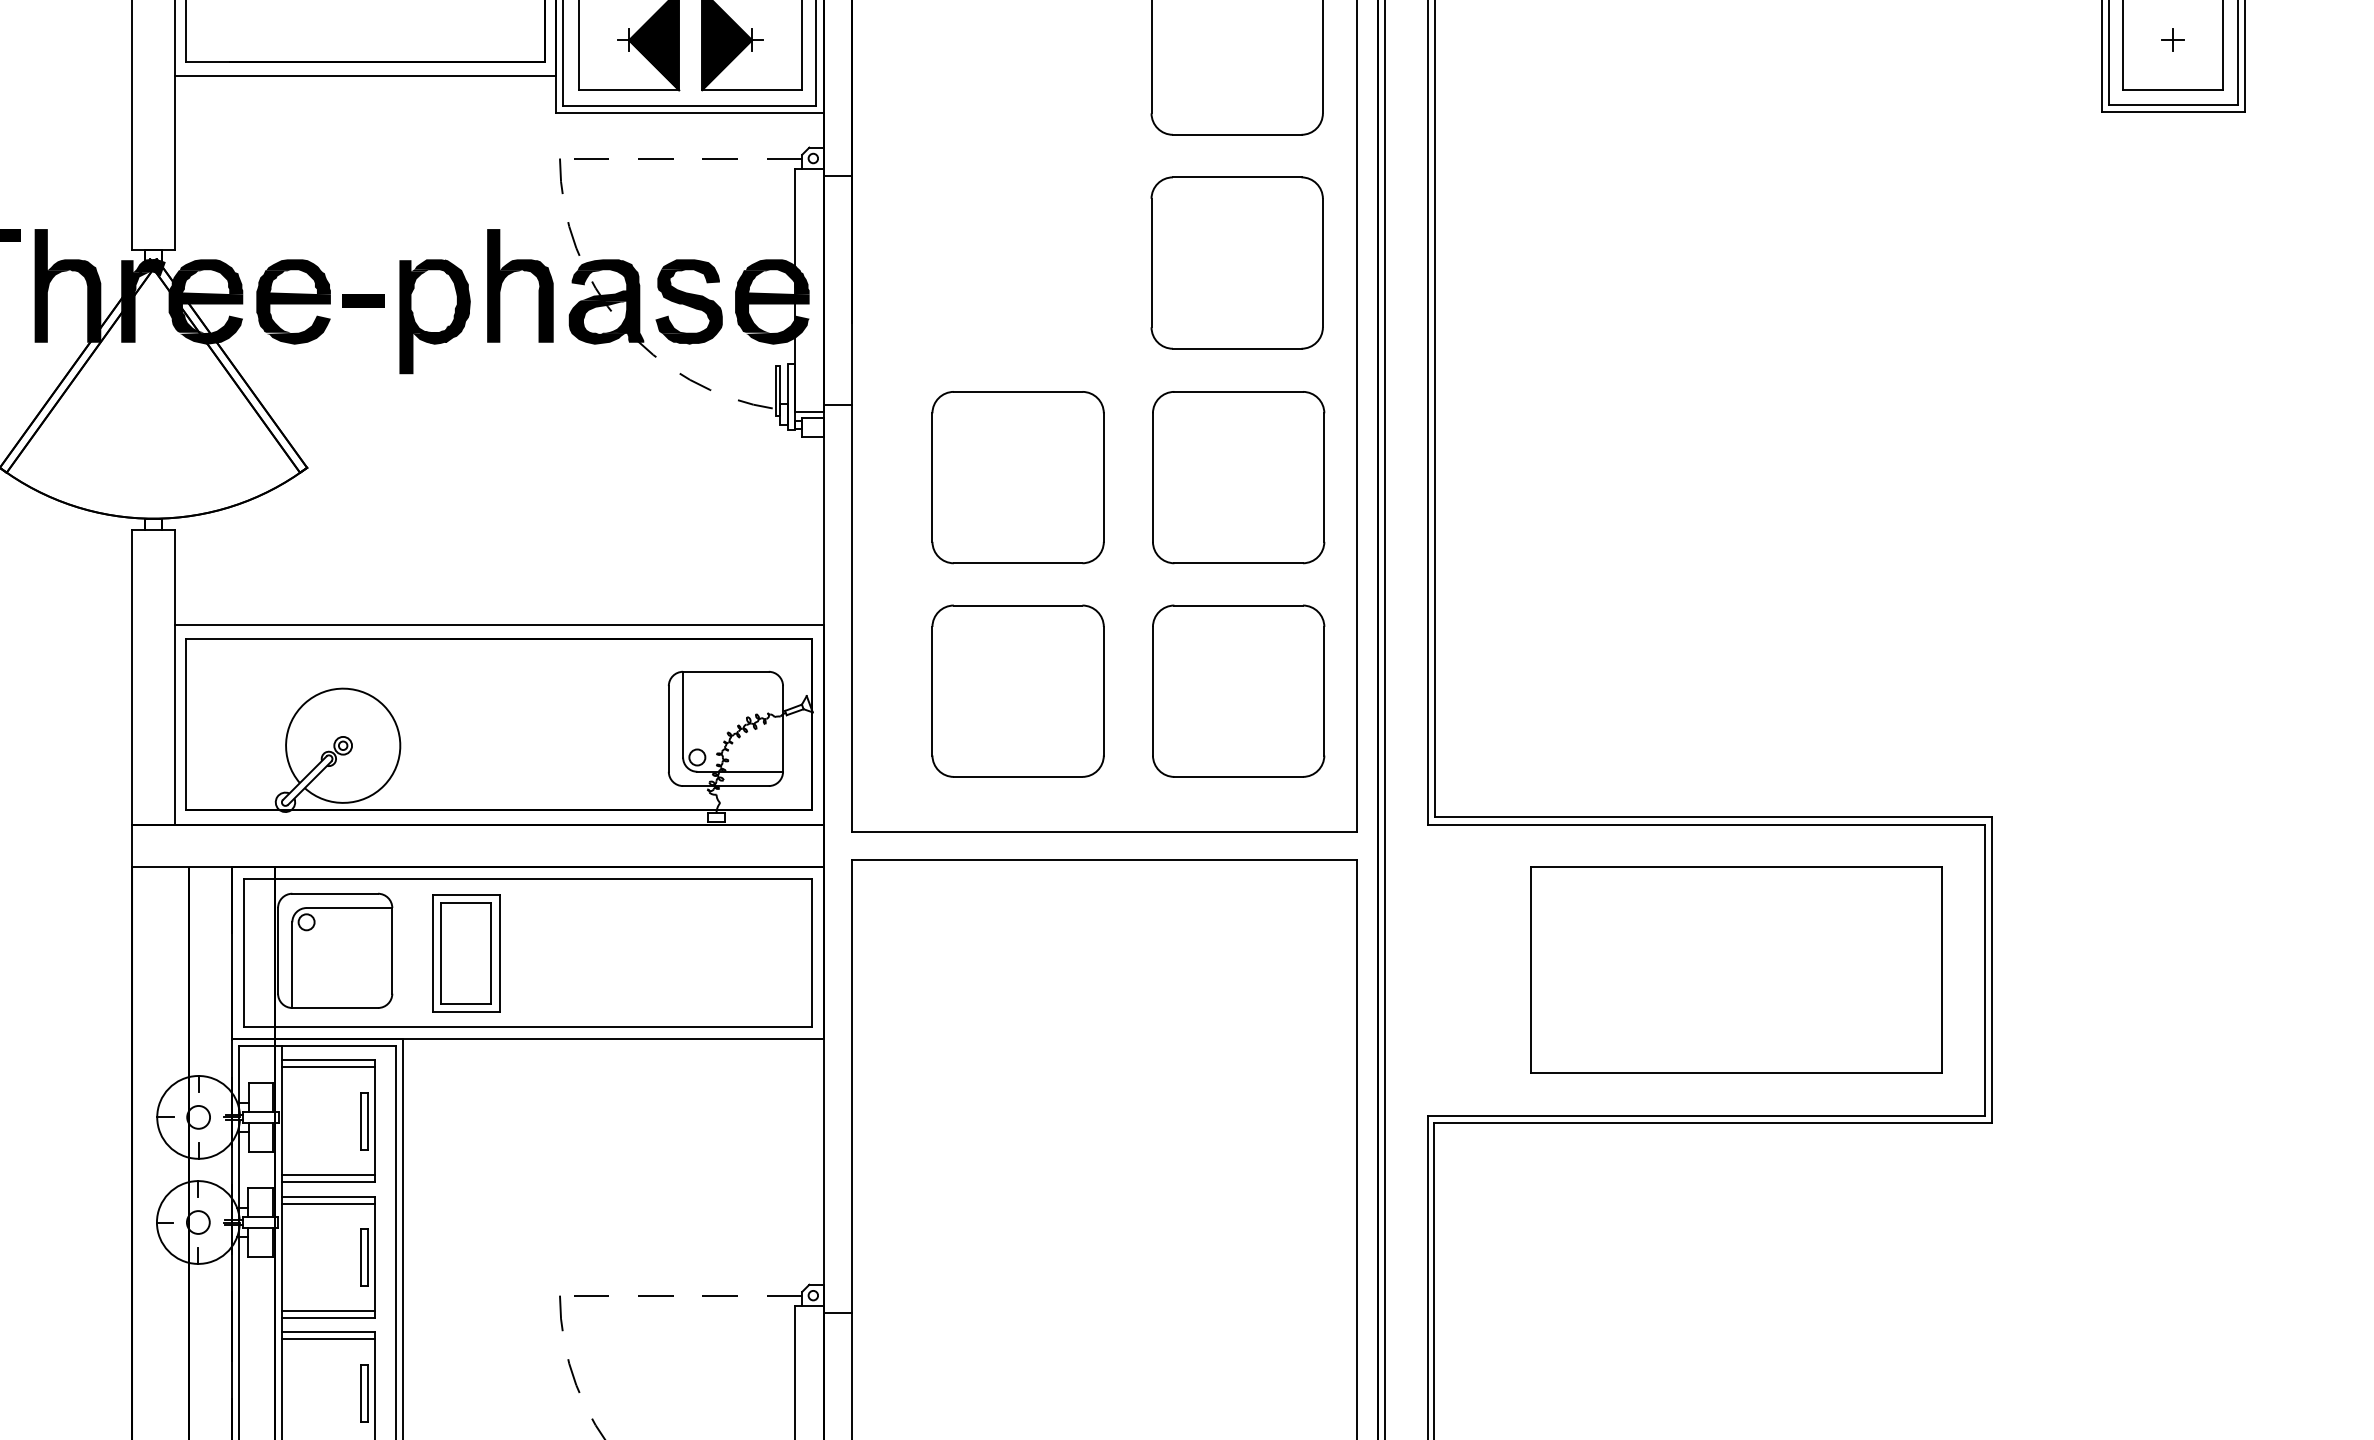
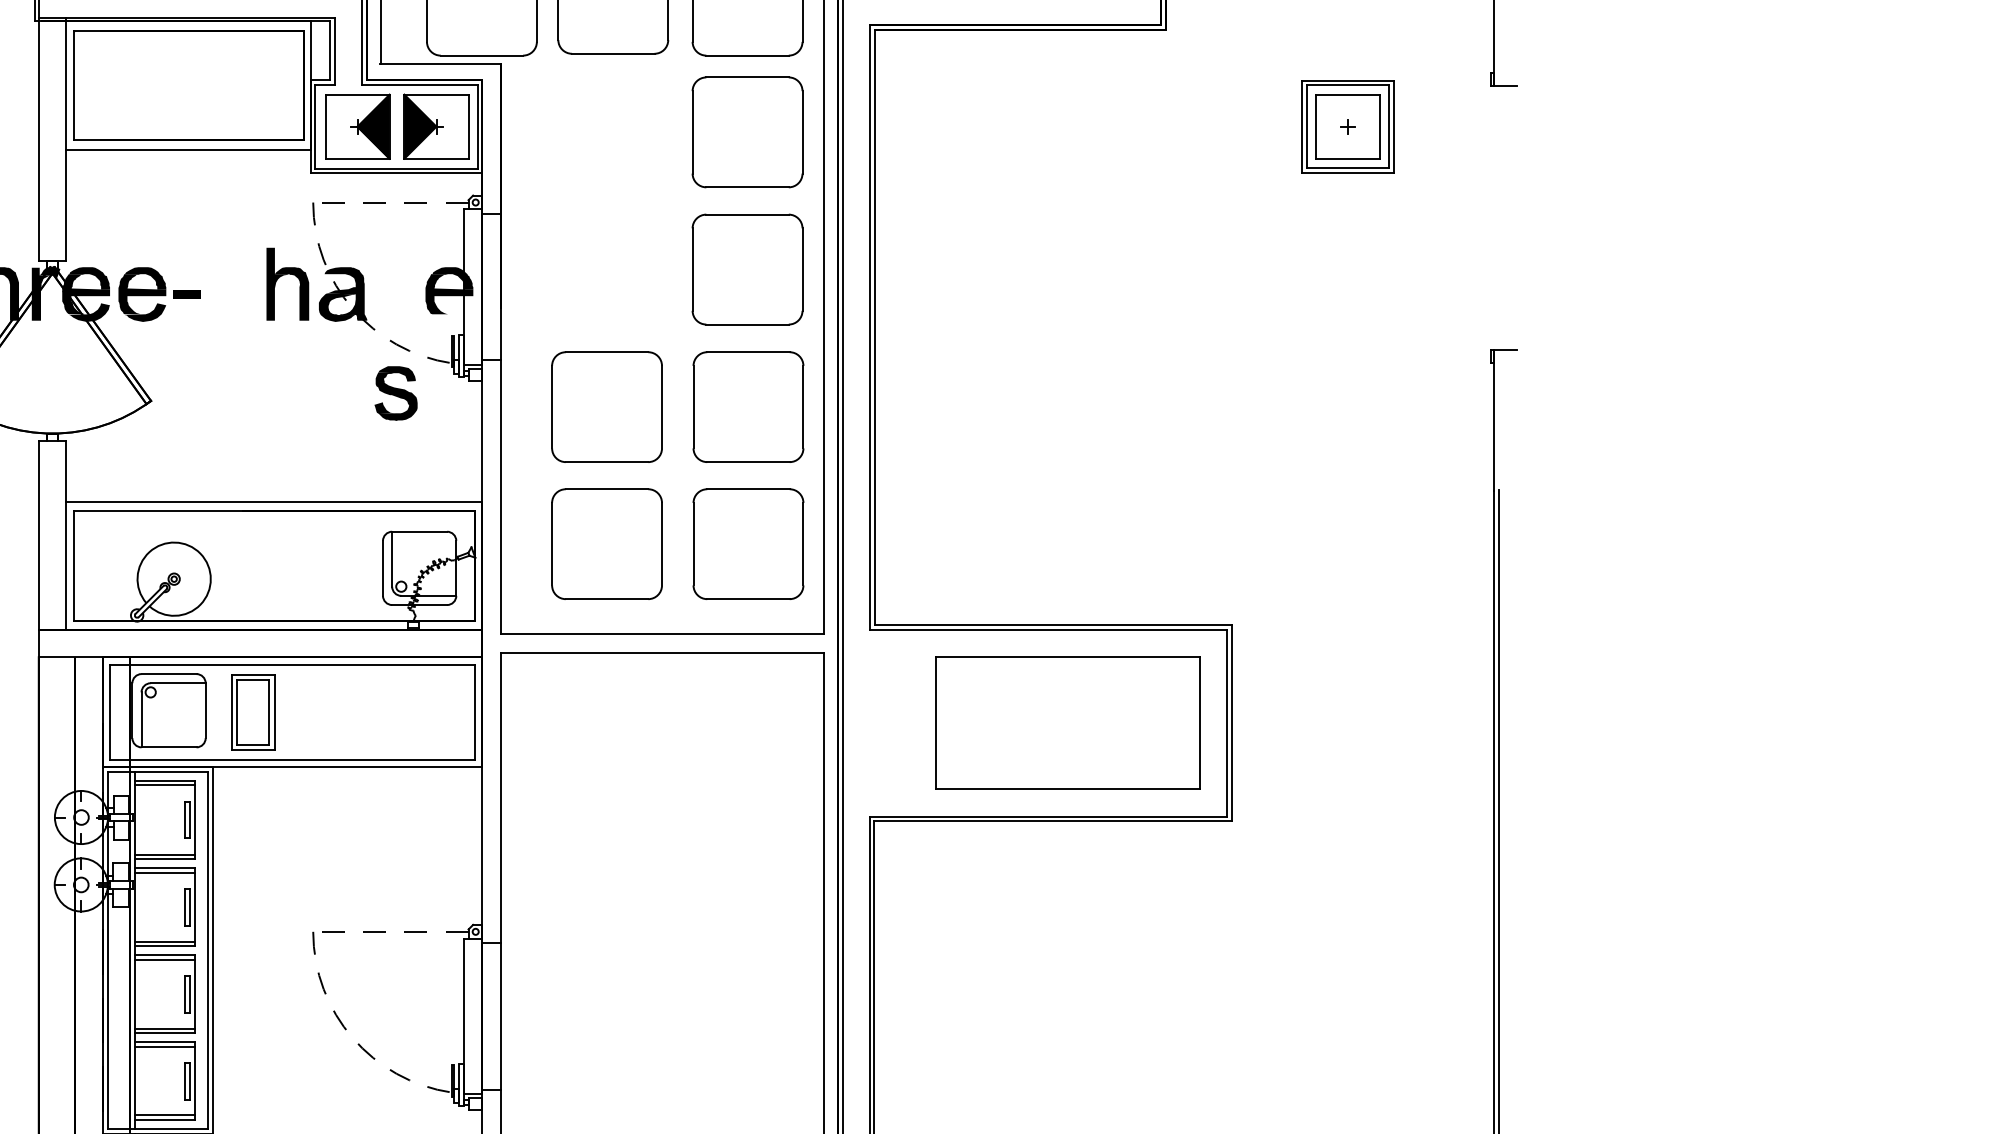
fill: (586, 276) -> (330, 278), removed
part: (688, 301) -> (395, 393), moved
part: (434, 315) -> (232, 303), removed
fill: (777, 329) -> (452, 312), removed

